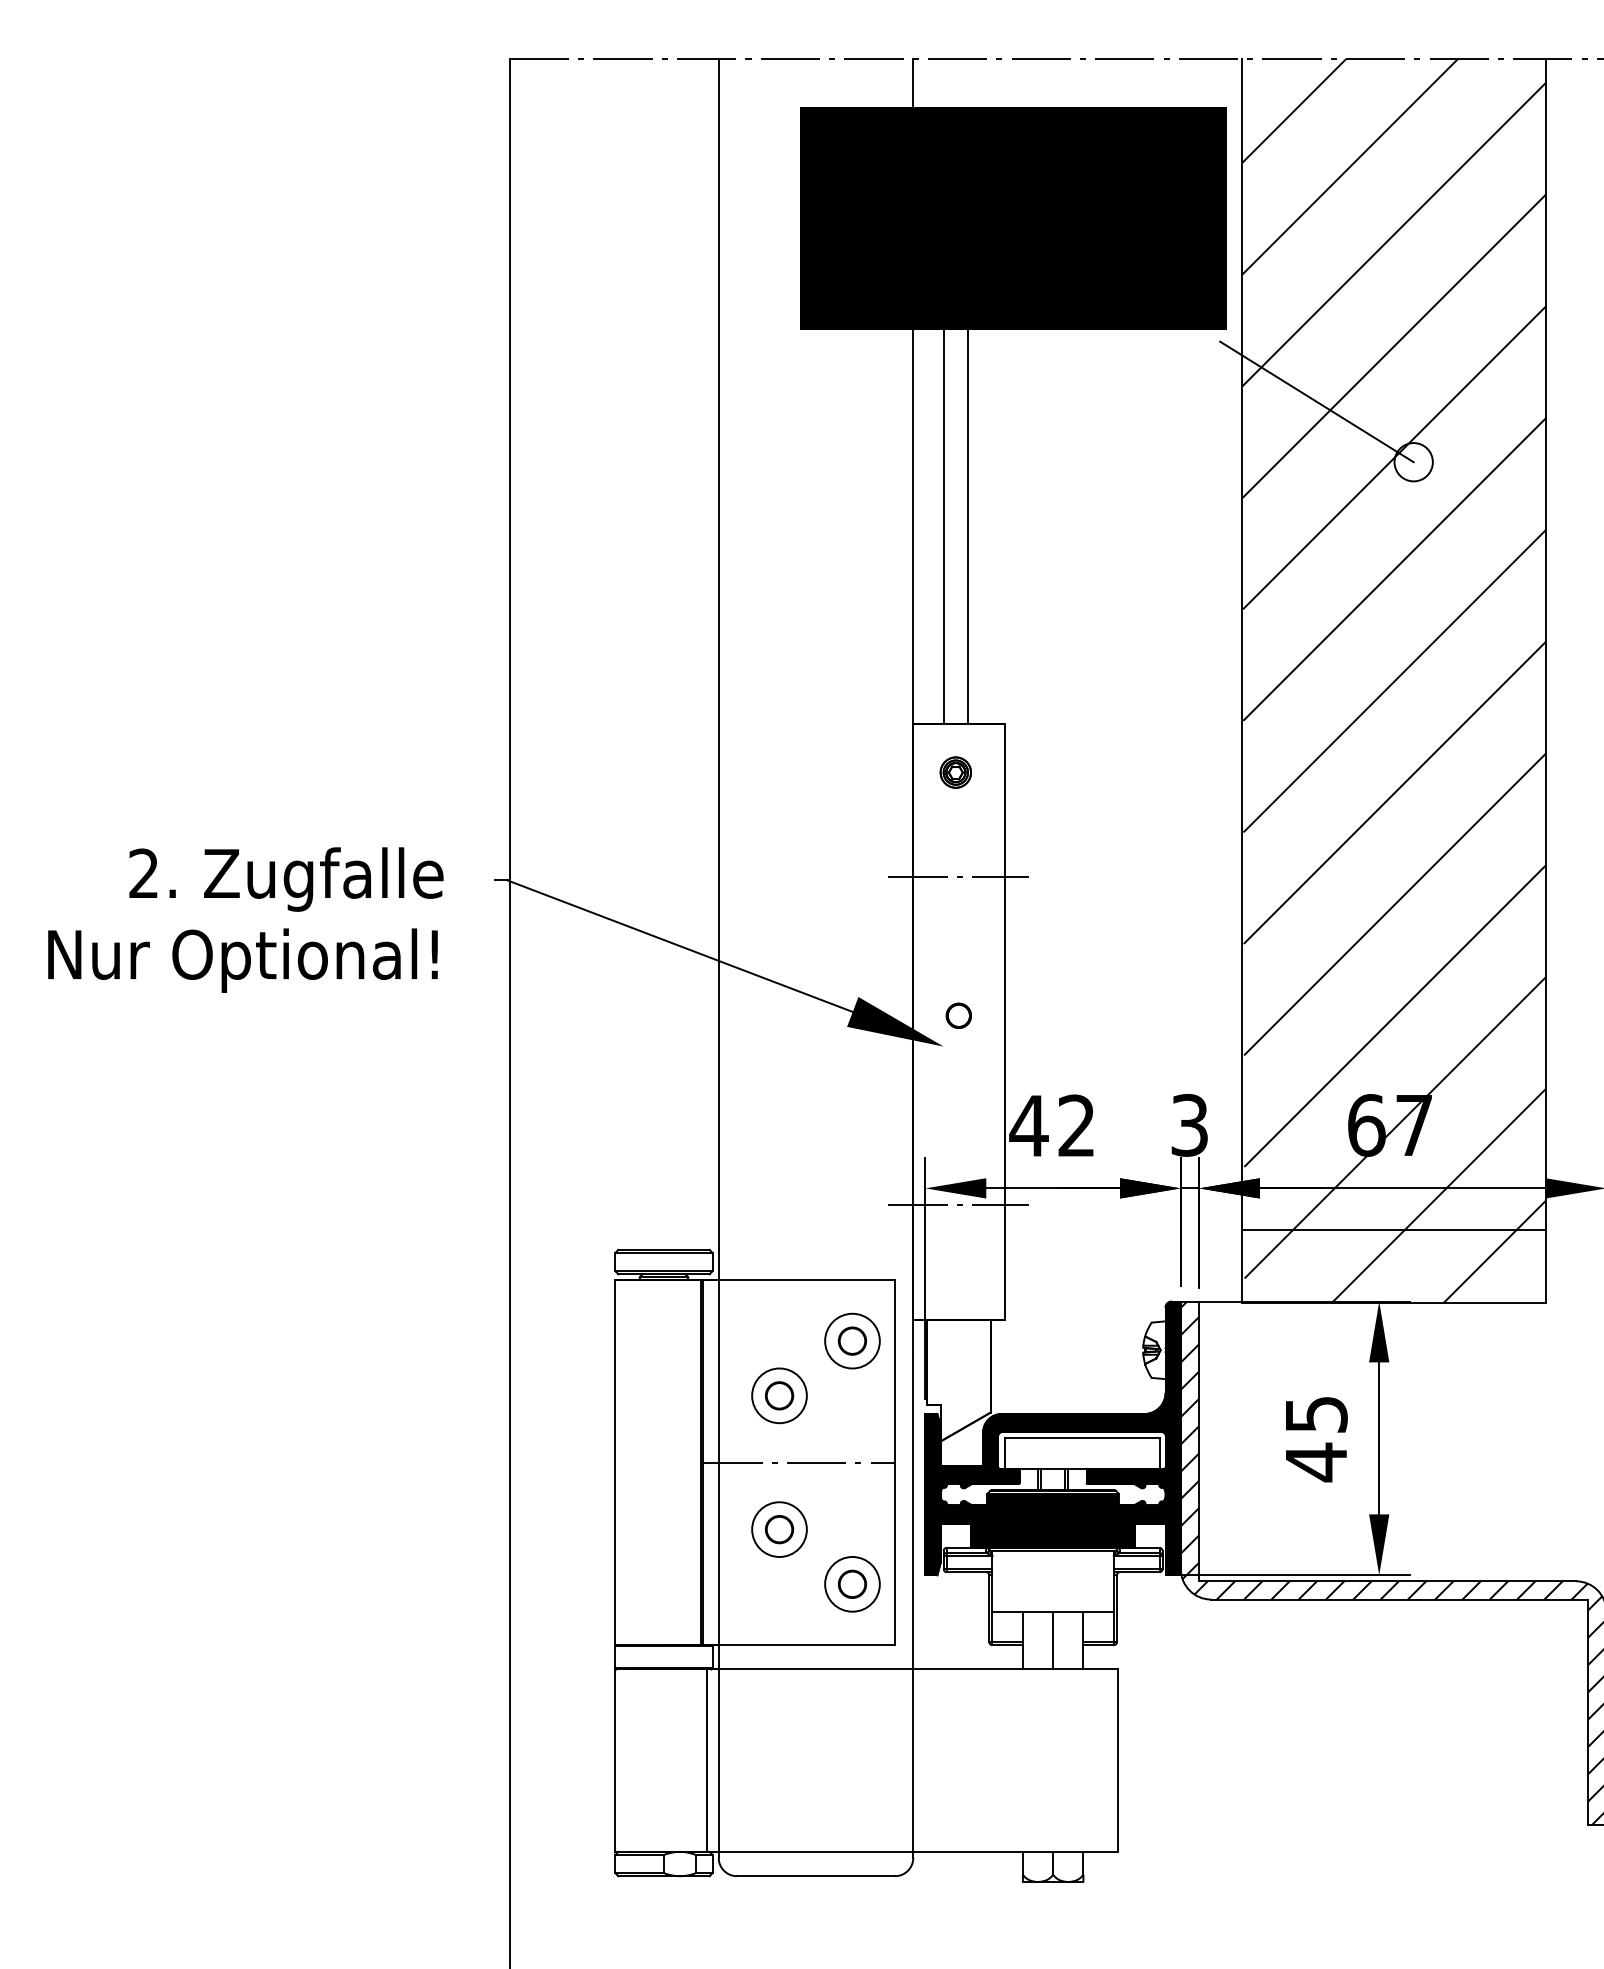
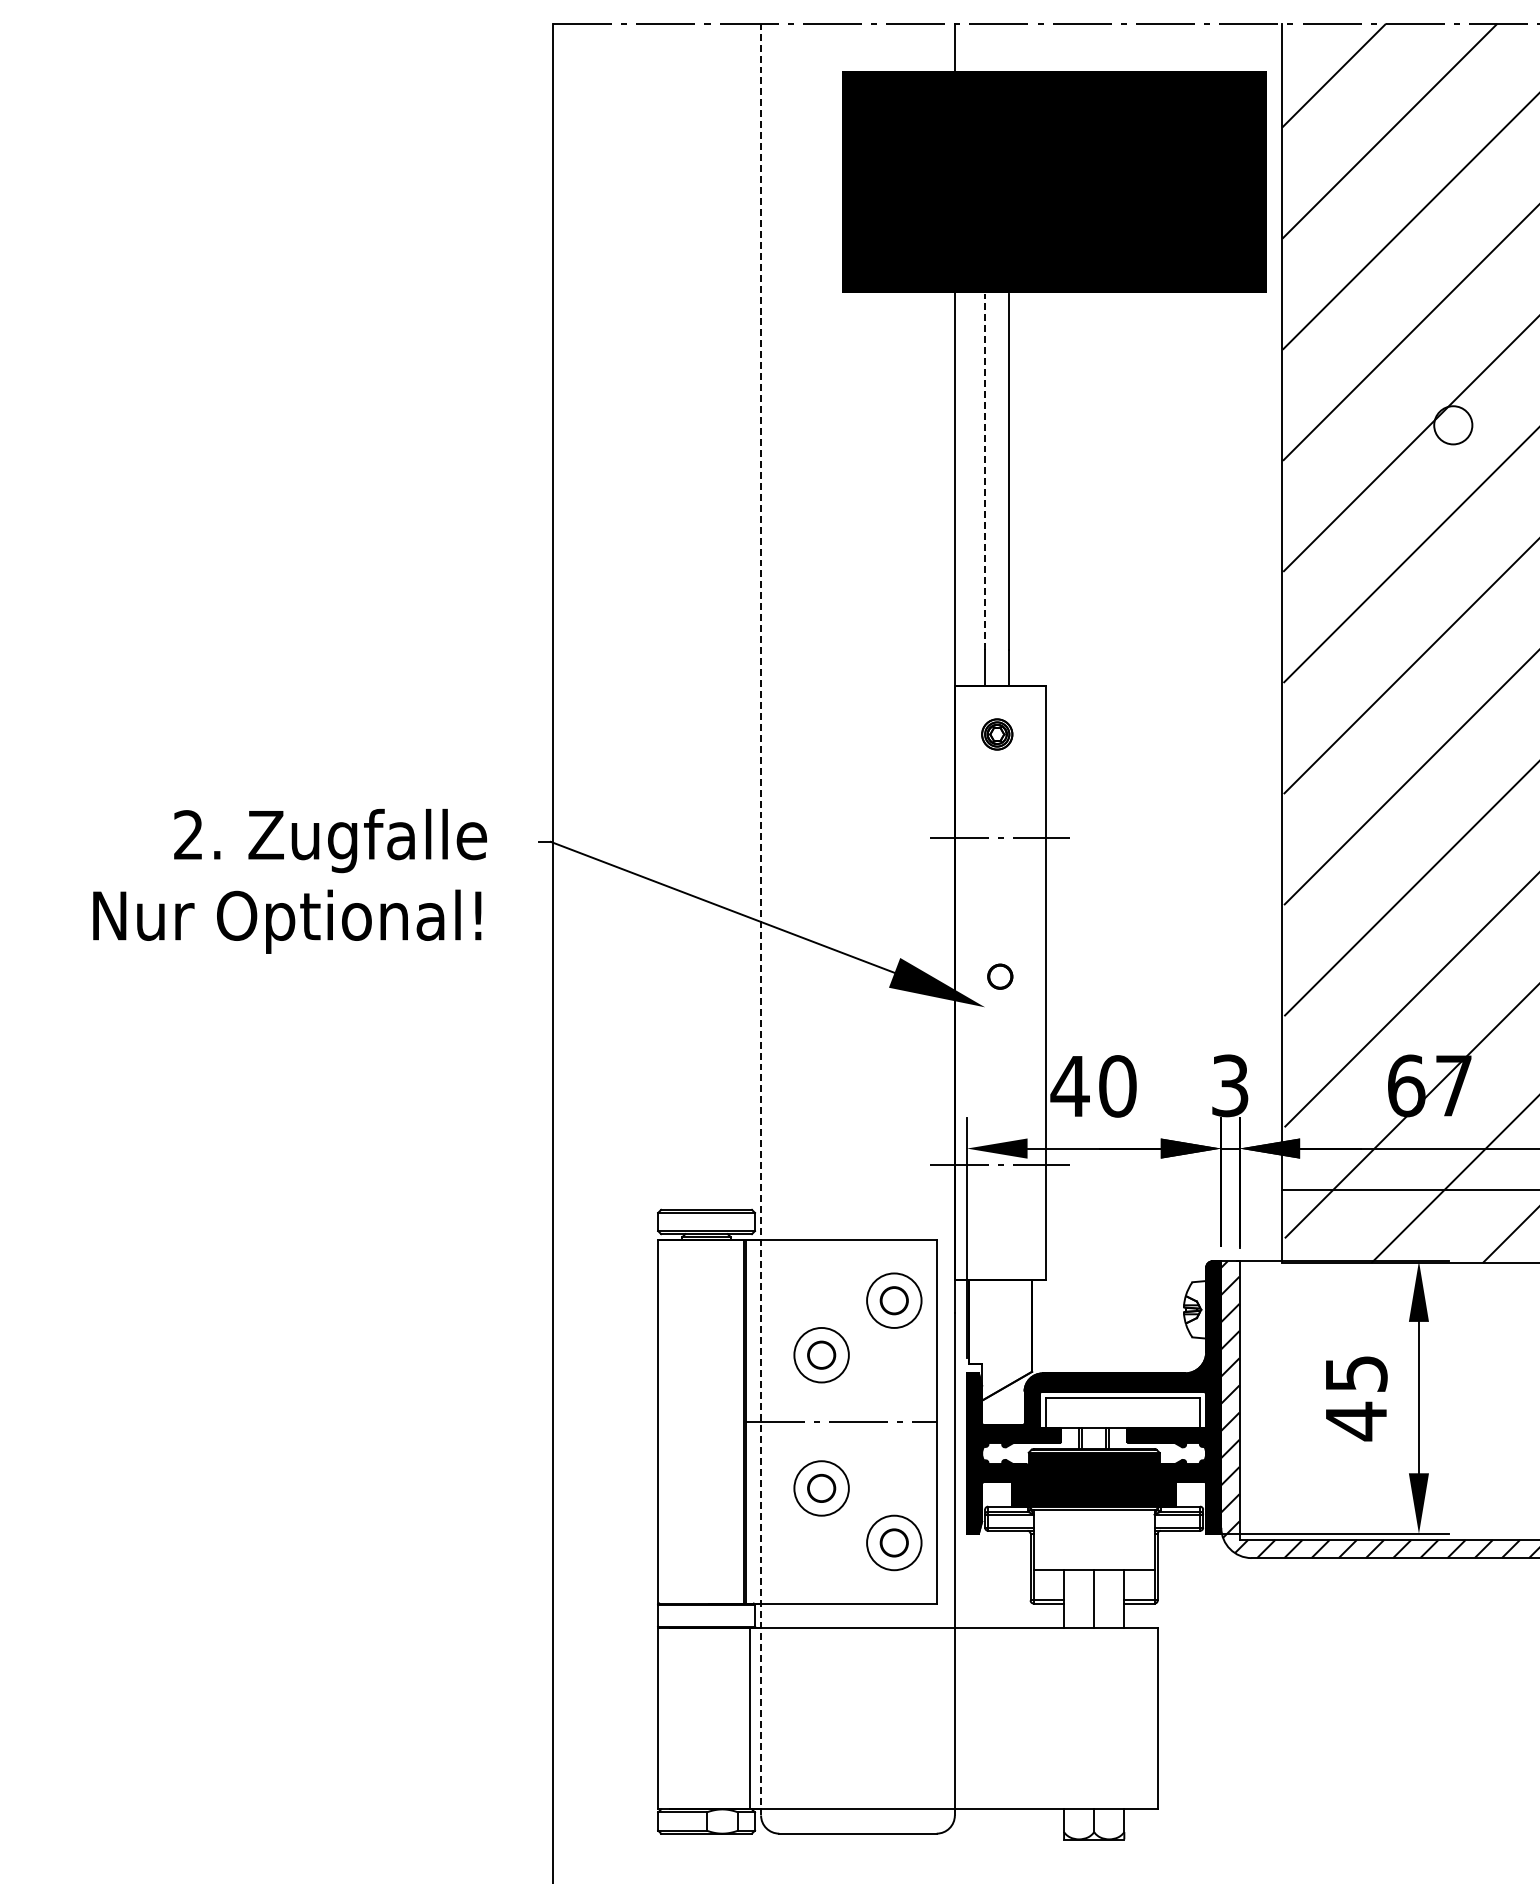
line: (1316, 401) -> (1356, 364), removed
line: (943, 508) -> (984, 471), solid -> dashed
line: (718, 958) -> (760, 919), solid -> dashed
text: (1076, 1125) -> (1117, 1085), 42 -> 40

